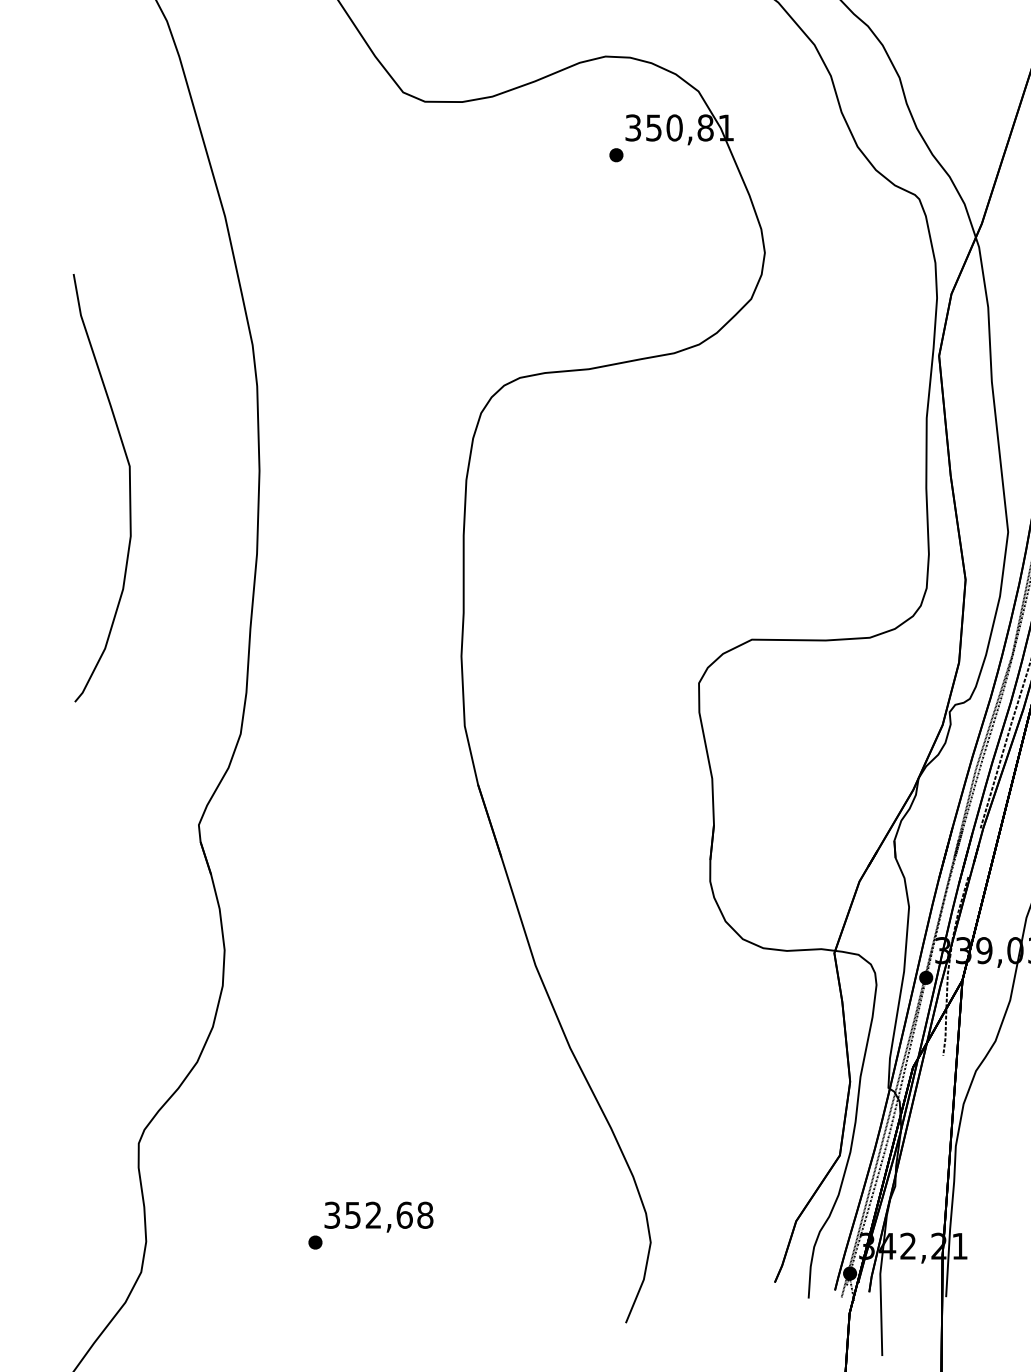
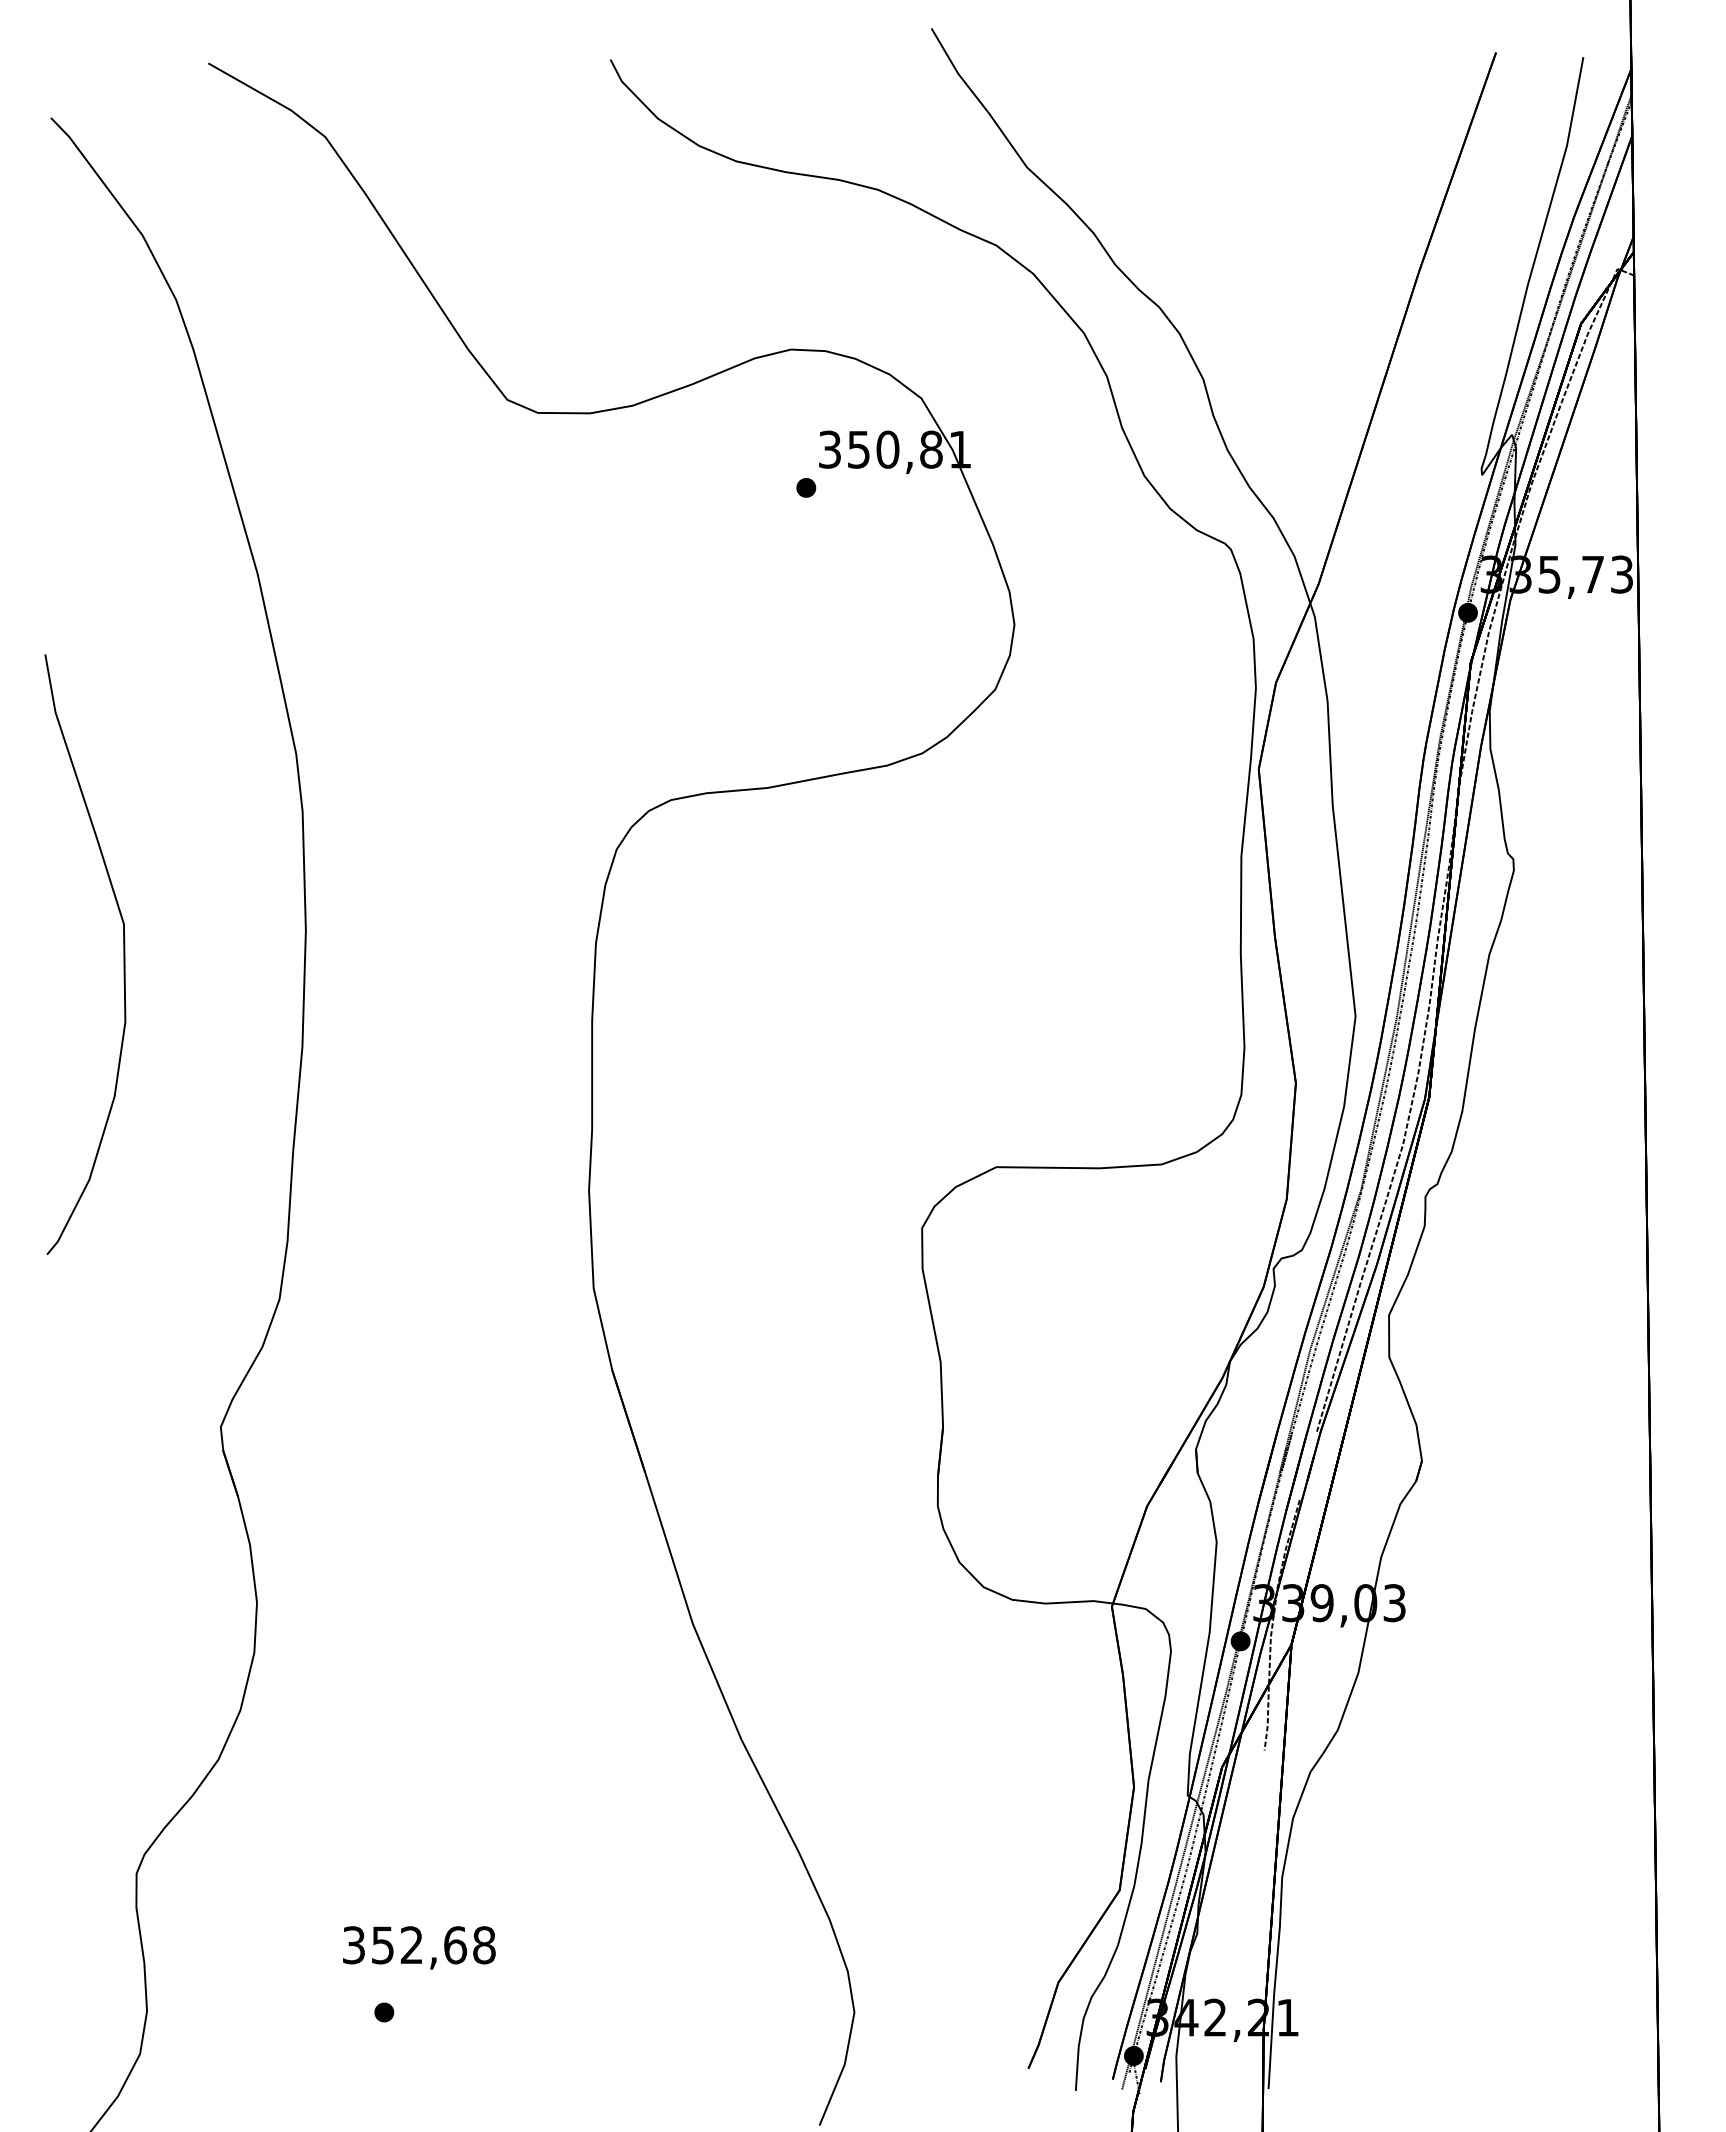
text: (379, 1216) -> (419, 1947), moved

